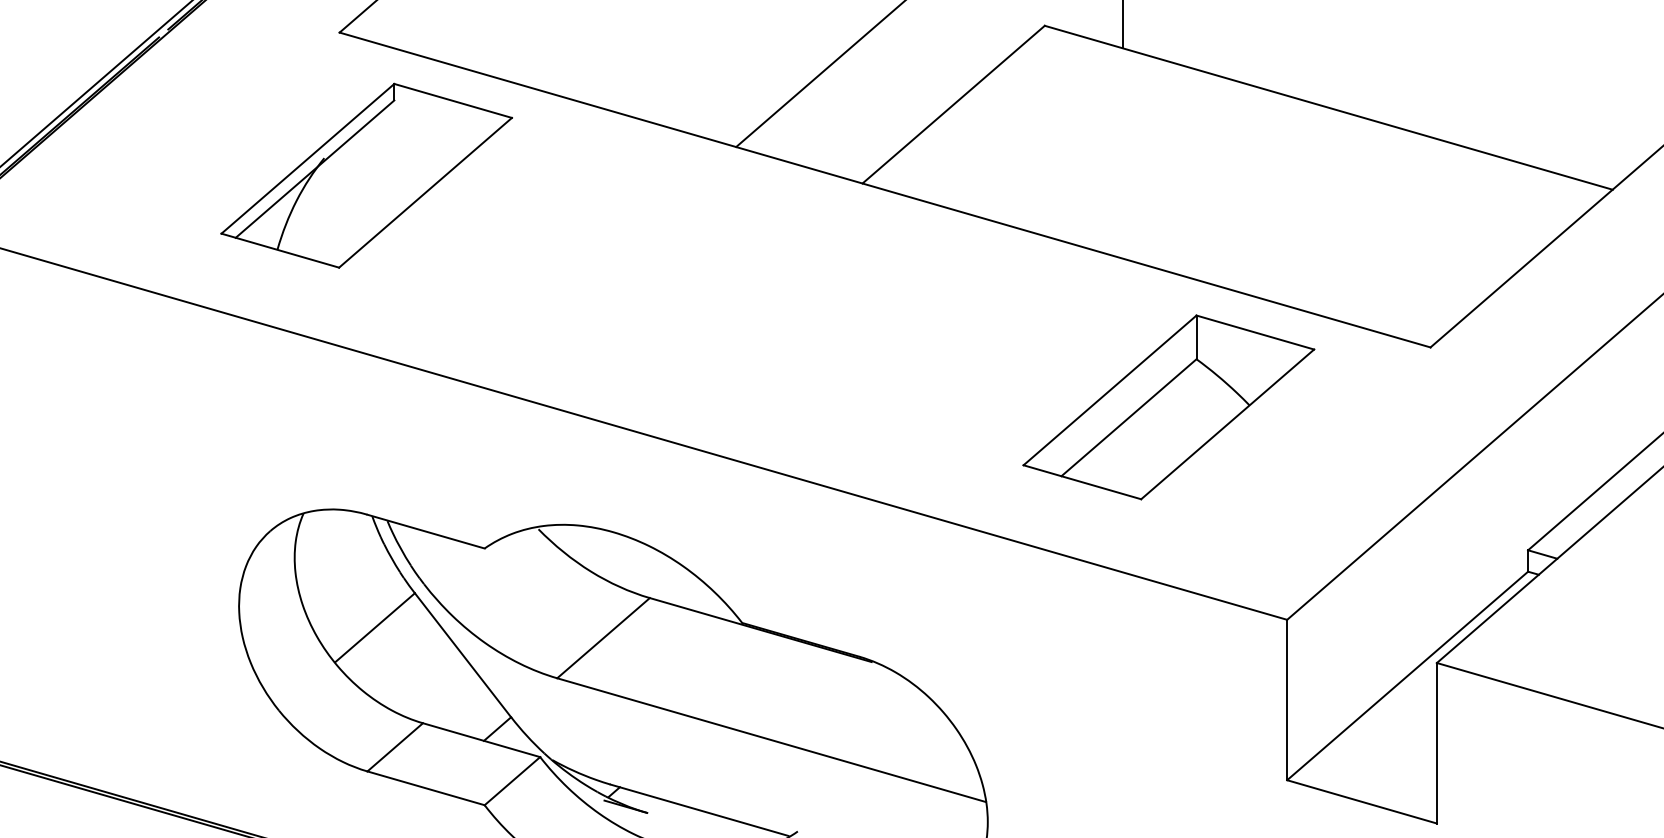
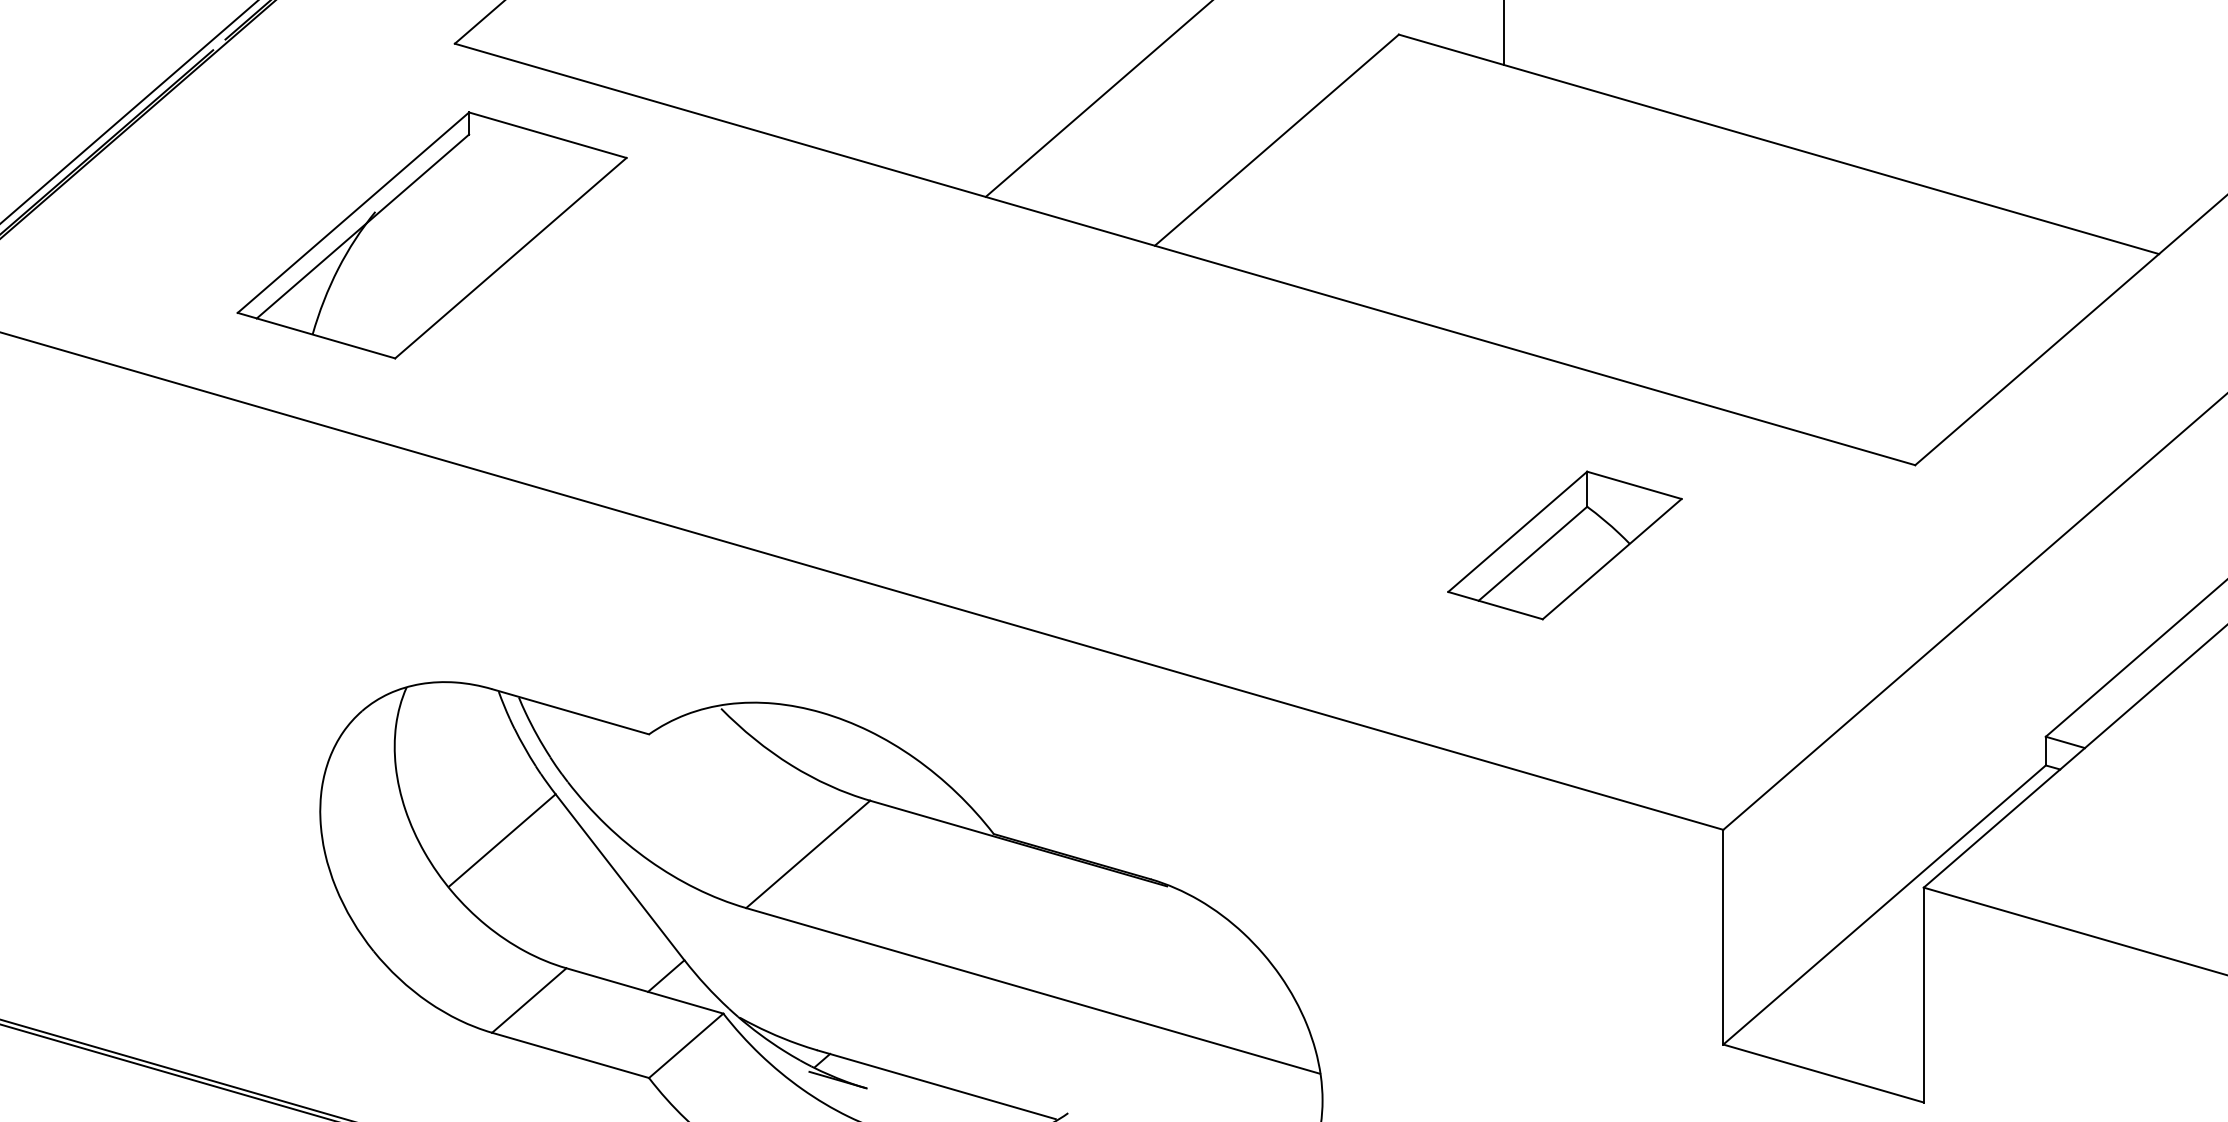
part: (366, 175) -> (431, 235), moved
part: (1168, 407) -> (1564, 545), size x0.6

